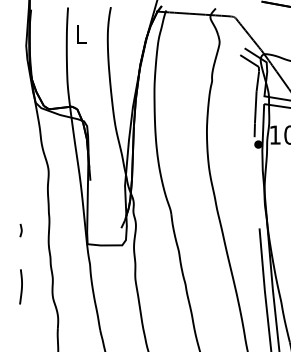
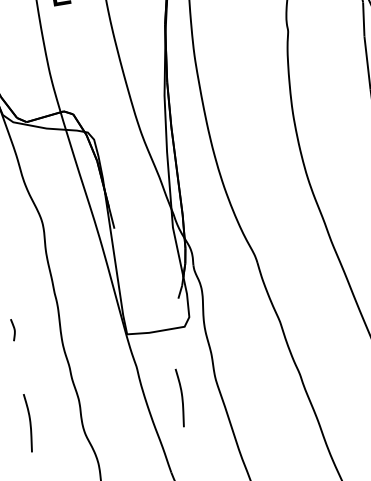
line: (113, 286) -> (181, 397), added

